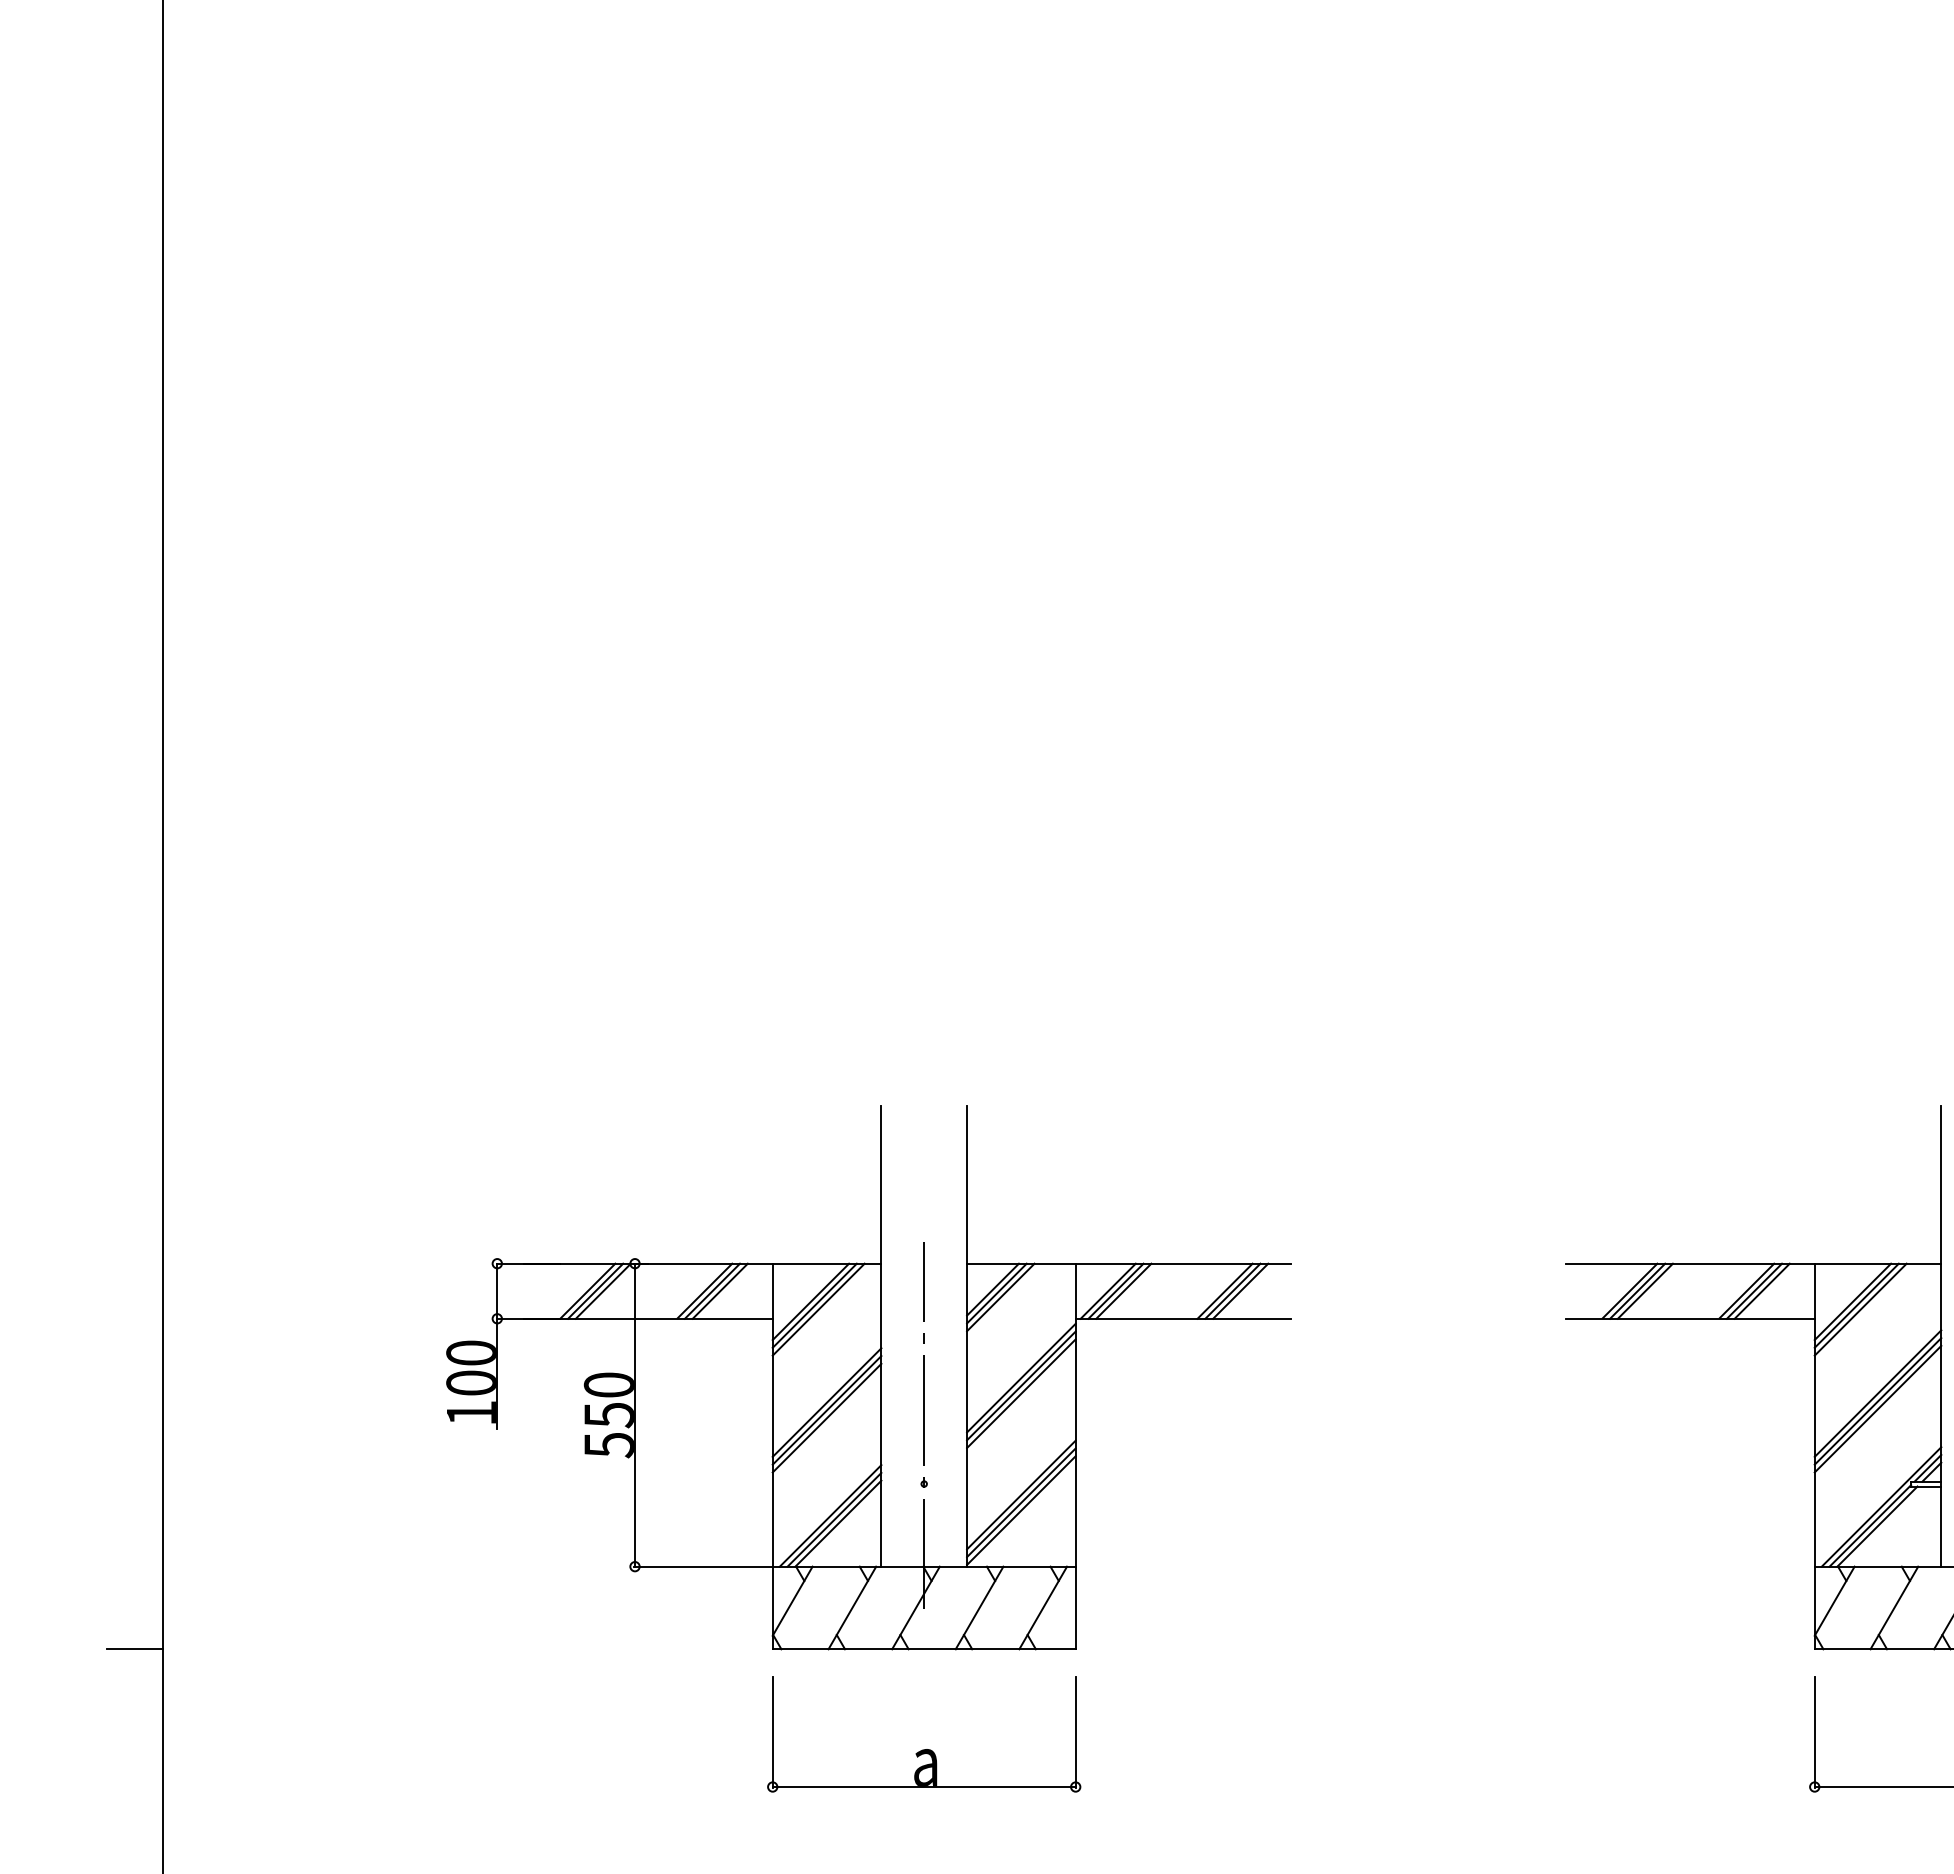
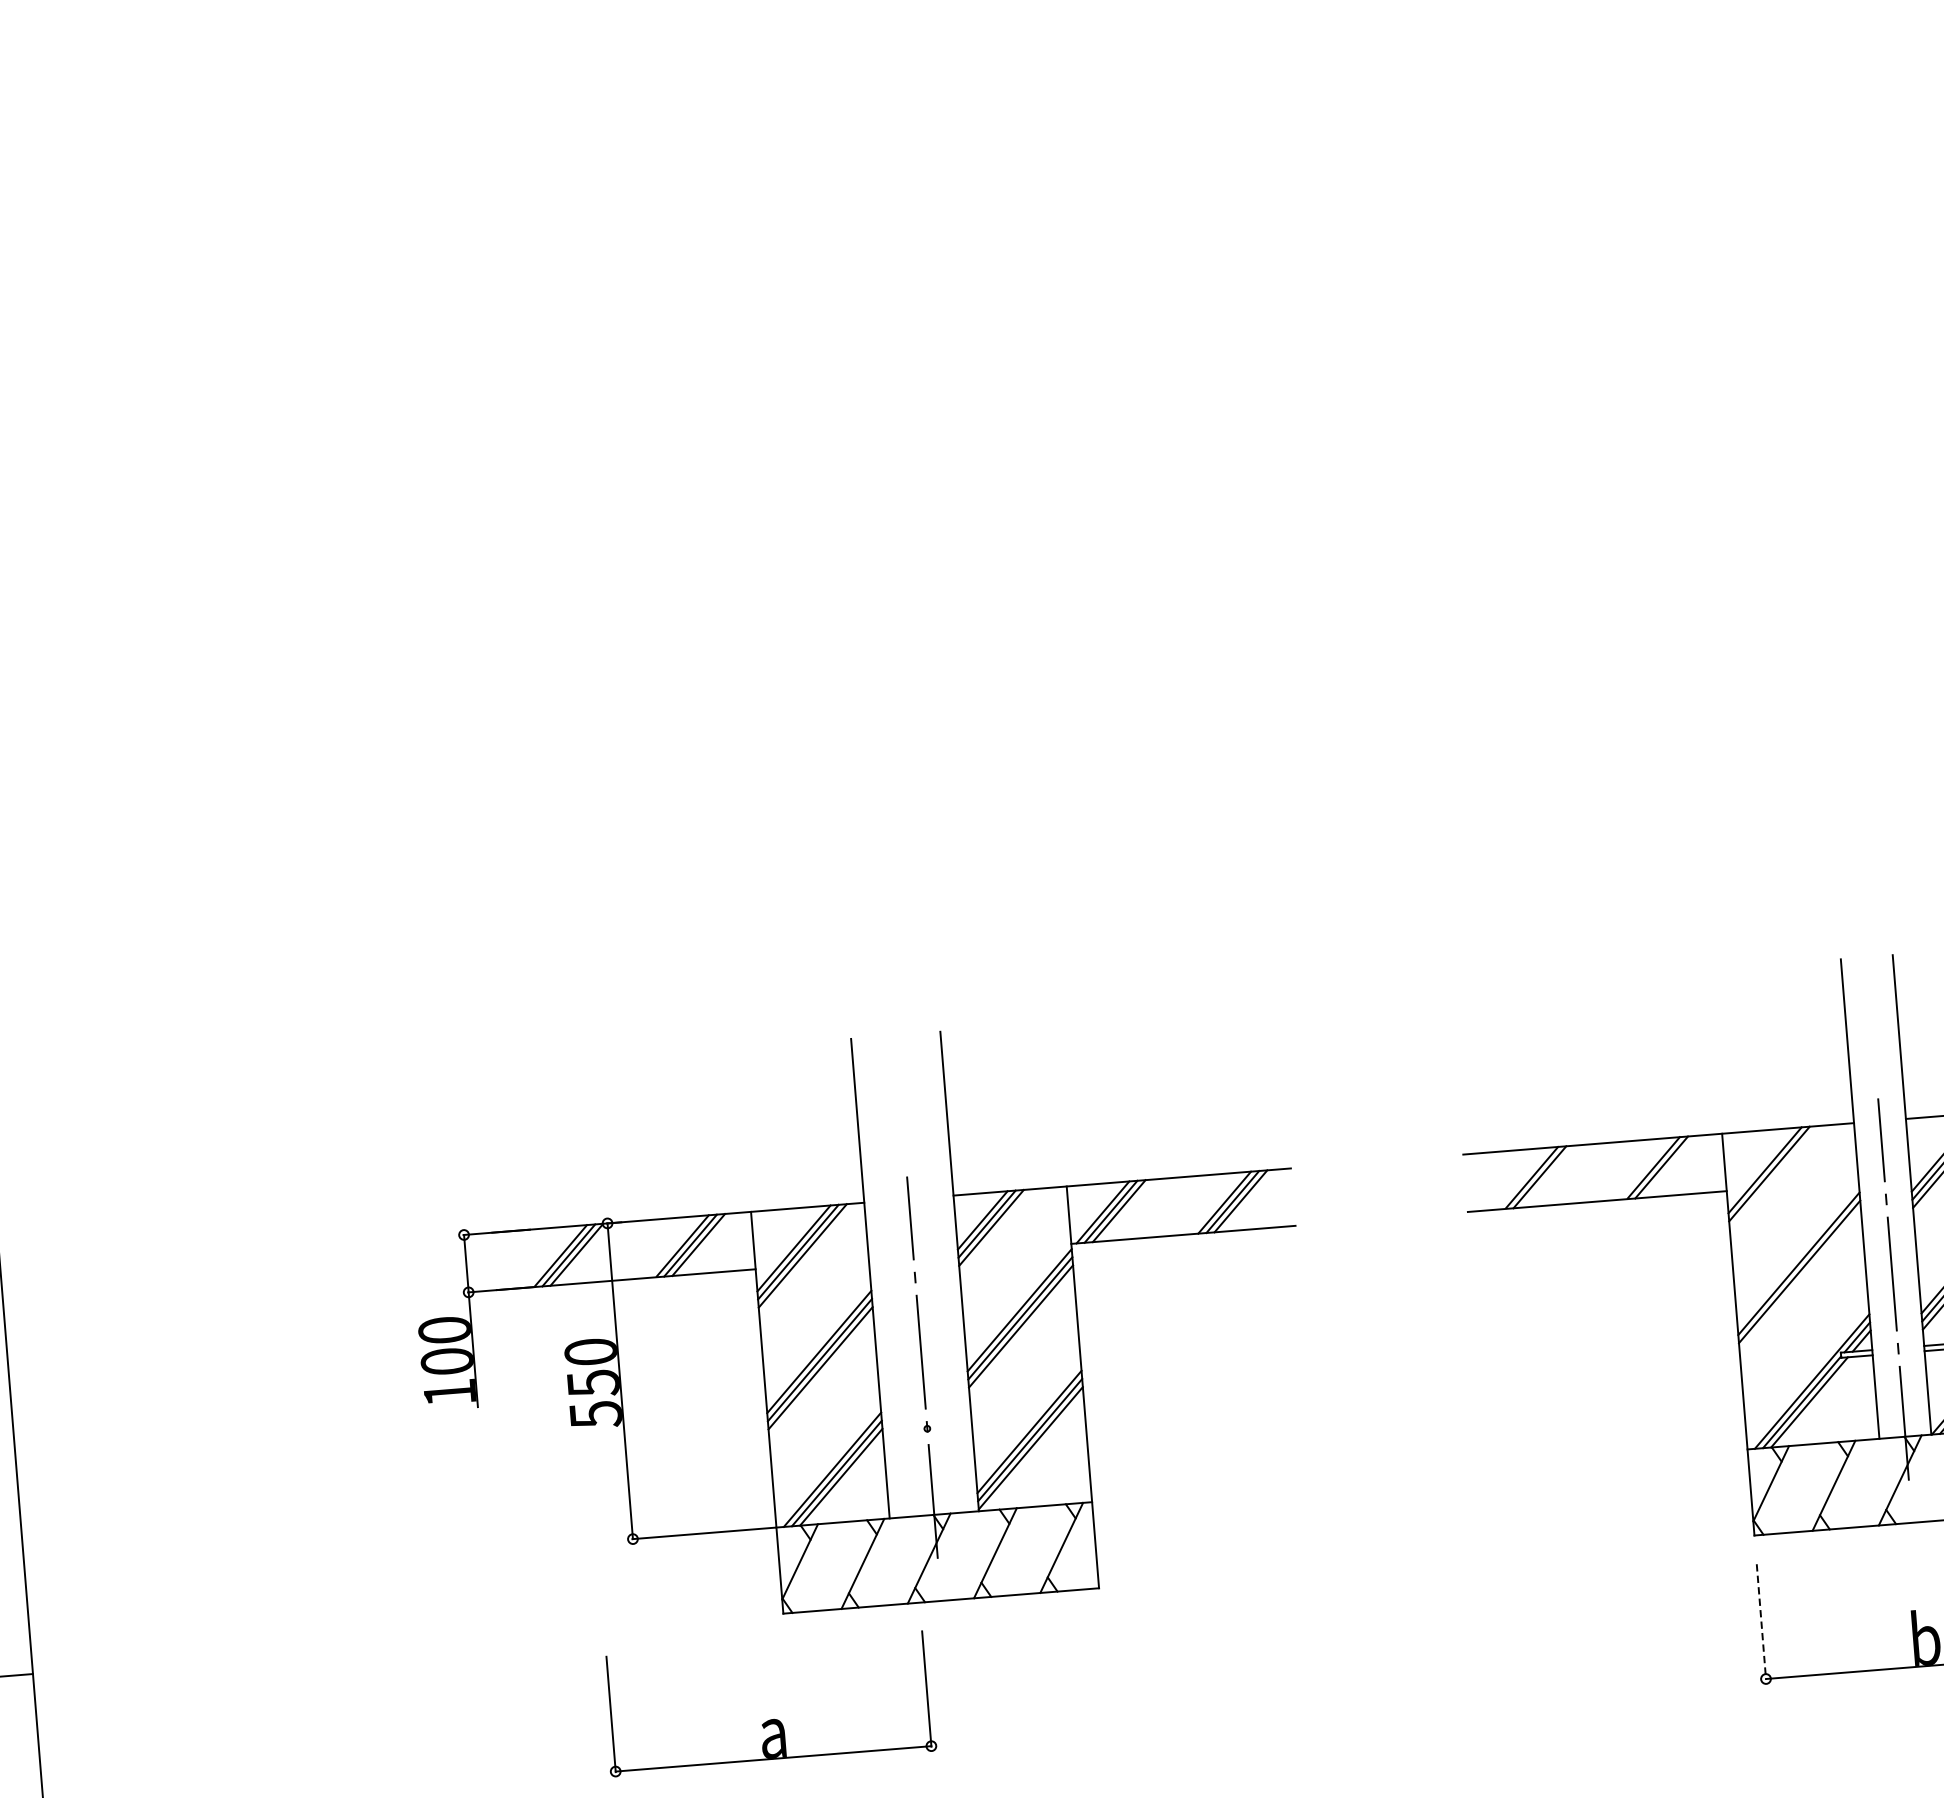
line: (1644, 1290) -> (1547, 1175), removed
line: (1761, 1290) -> (1668, 1166), removed
line: (1860, 1309) -> (1773, 1177), removed
part: (868, 1377) -> (860, 1322), moved
line: (1877, 1408) -> (1799, 1279), removed
line: (1814, 1732) -> (1761, 1622), solid -> dashed
part: (924, 1749) -> (770, 1719), moved

